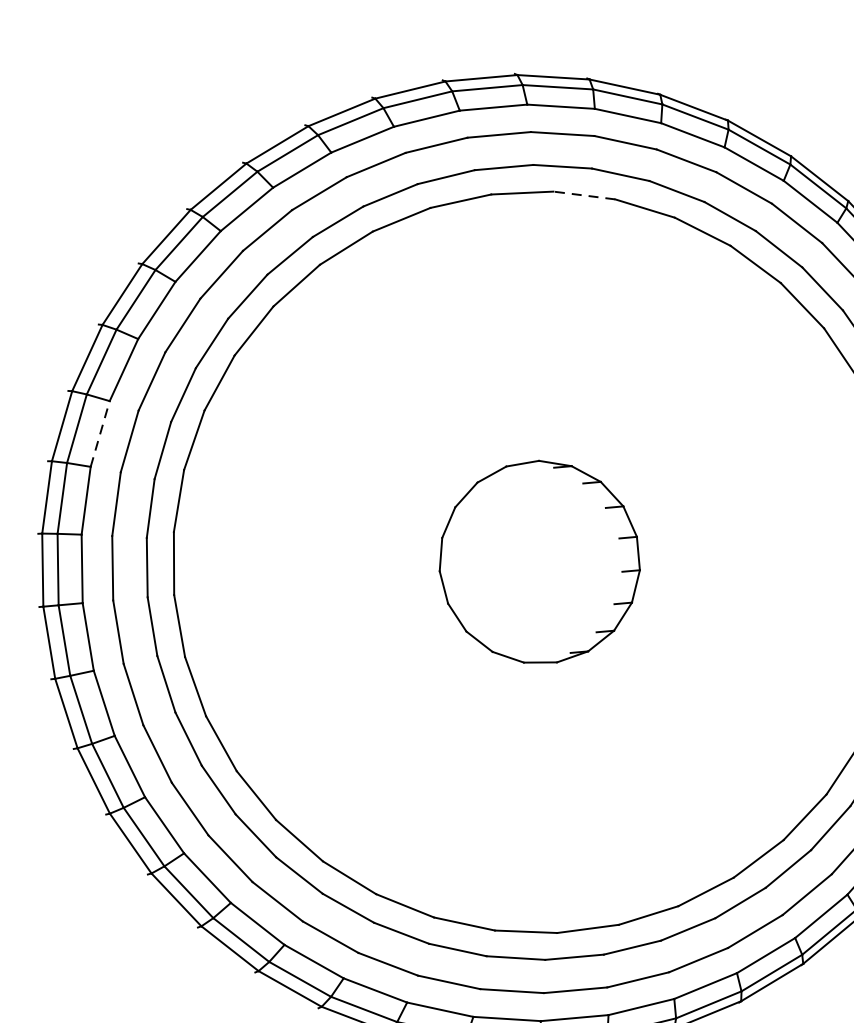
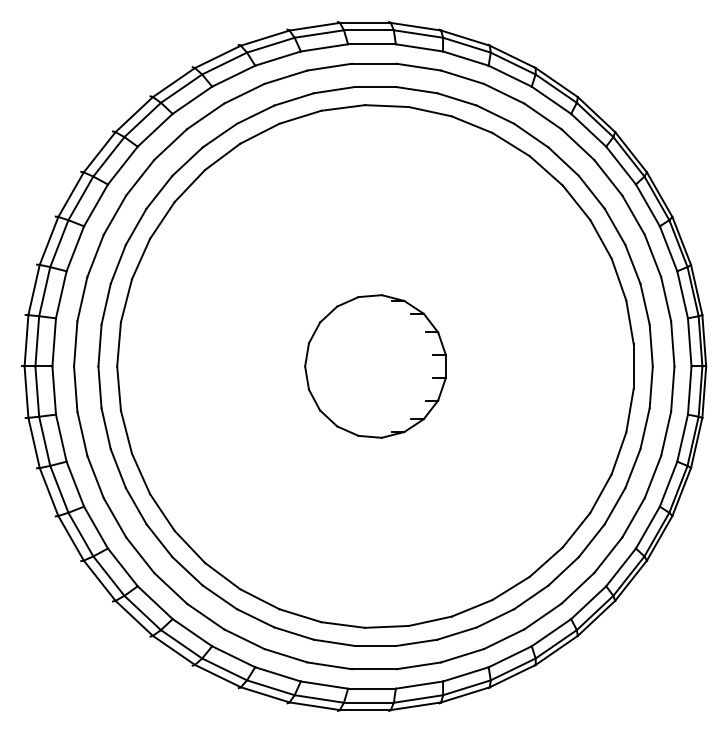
line: (584, 195) -> (430, 111), dashed -> solid
line: (100, 433) -> (75, 248), dashed -> solid

